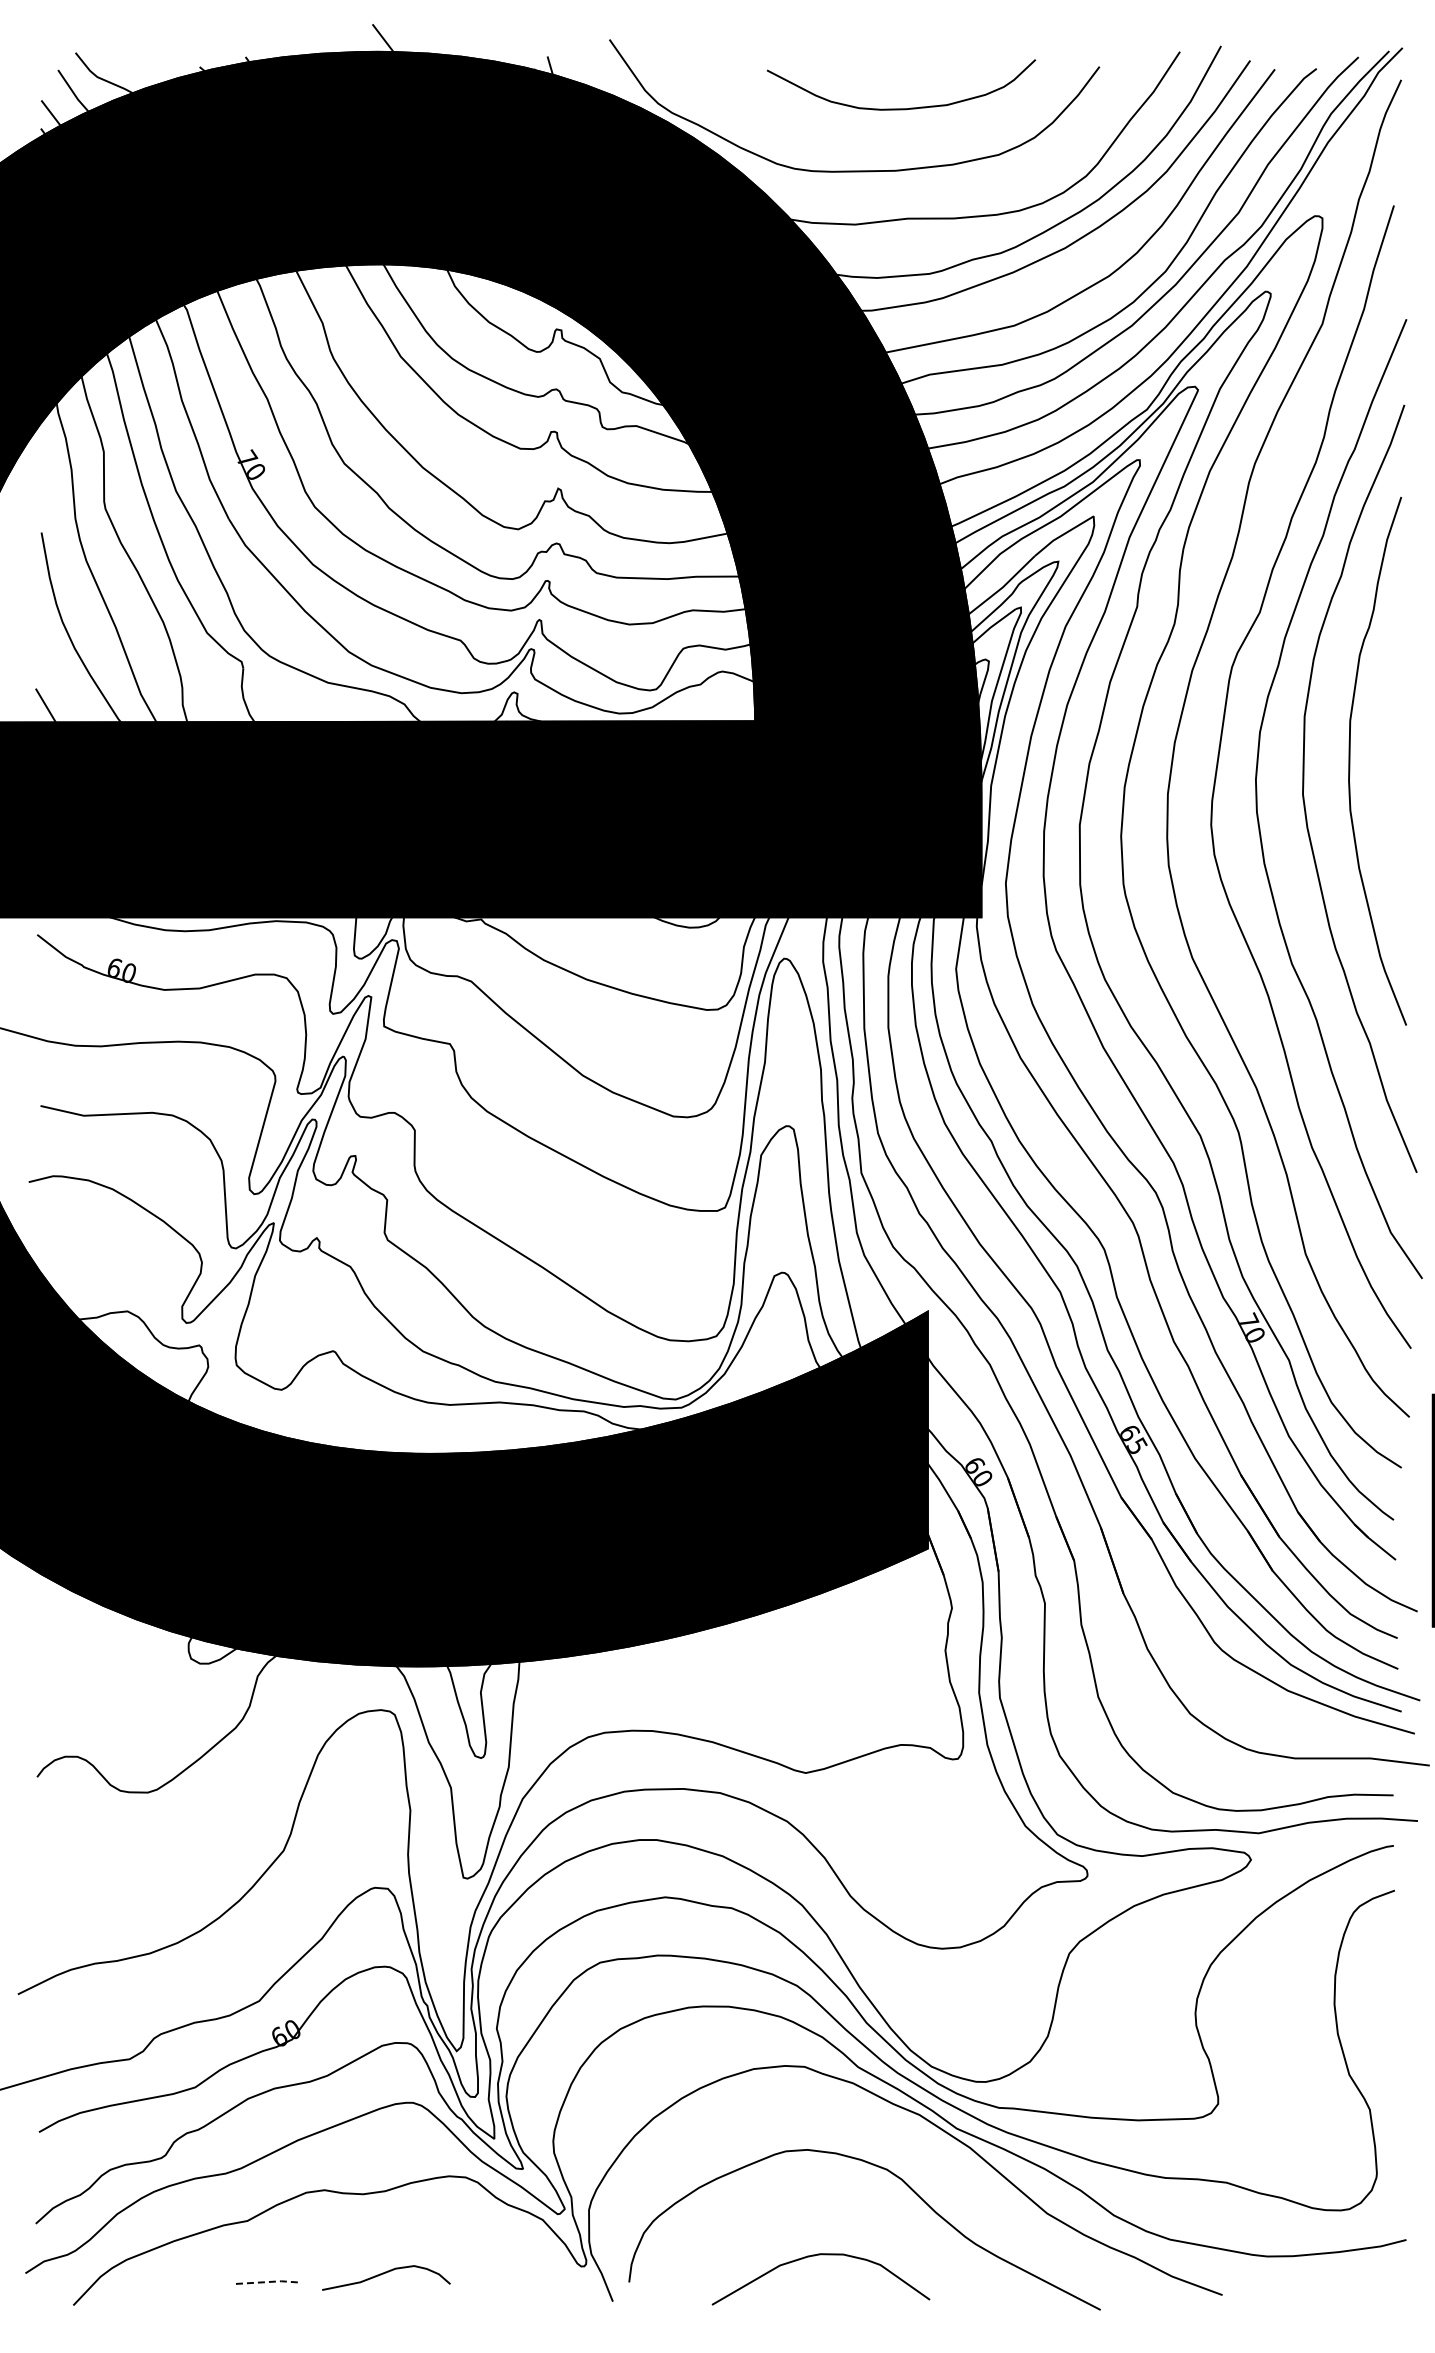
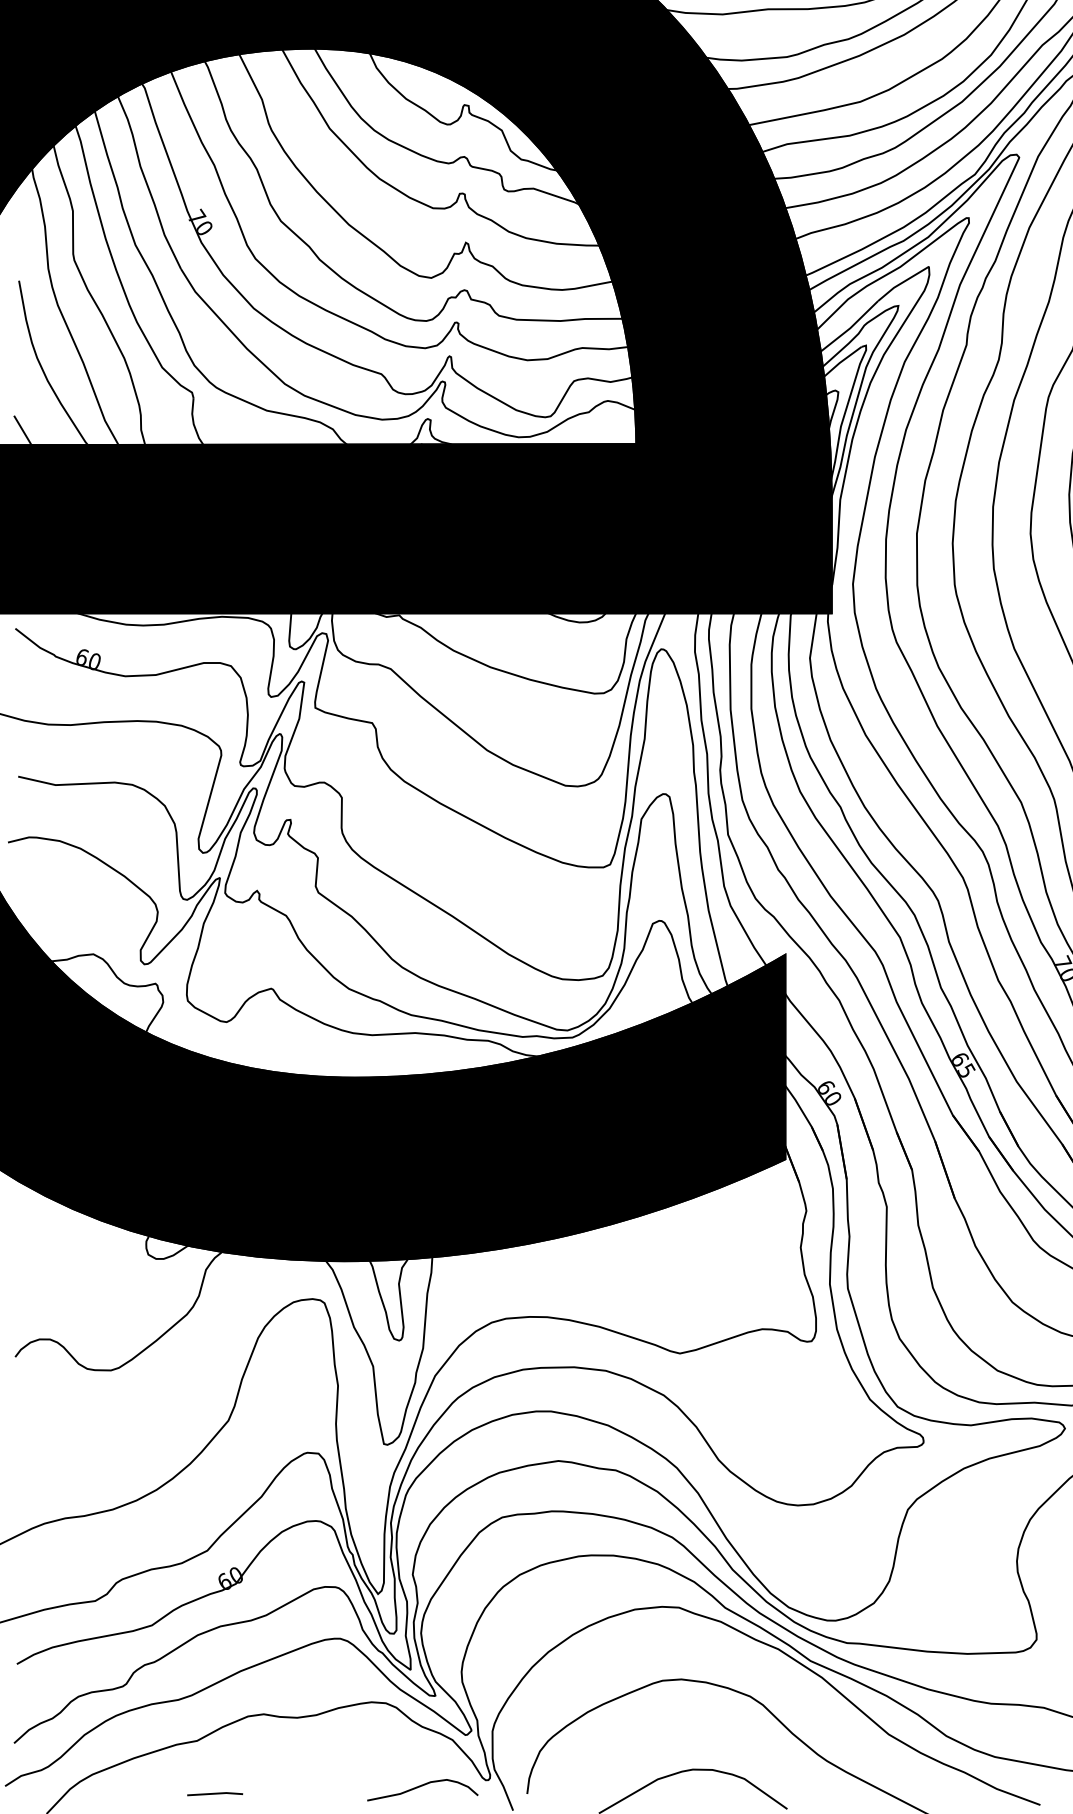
curve: (386, 2273) -> (422, 1786), moved
line: (269, 2281) -> (216, 1793), dashed -> solid

